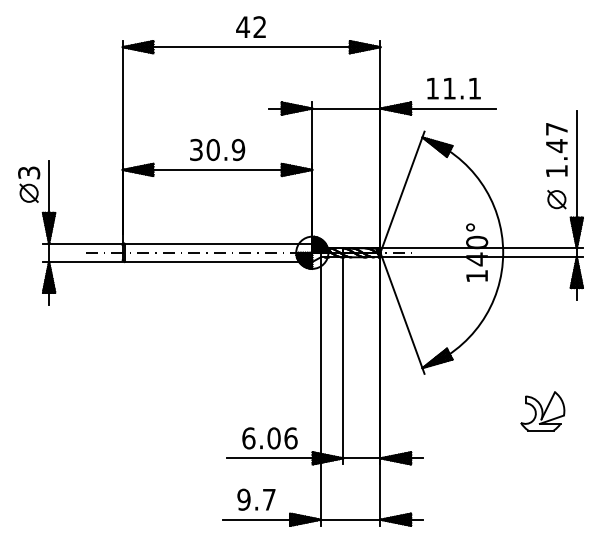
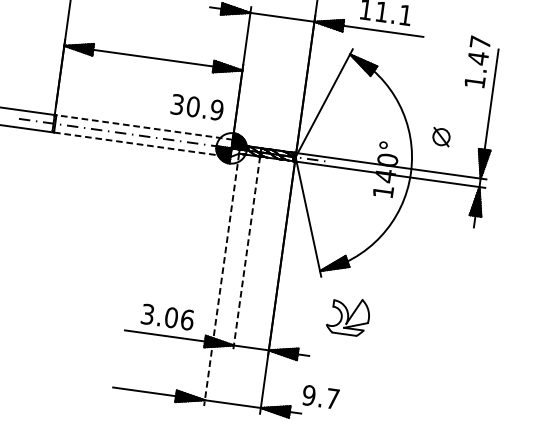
text: (217, 149) -> (197, 106), moved
text: (556, 149) -> (477, 61), moved
part: (556, 199) -> (441, 136), moved
line: (218, 243) -> (144, 127), solid -> dashed
line: (218, 261) -> (142, 144), solid -> dashed
line: (343, 360) -> (246, 253), solid -> dashed
line: (320, 392) -> (221, 280), solid -> dashed
part: (542, 411) -> (348, 316), moved
text: (248, 438) -> (147, 314), 6.06 -> 3.06
text: (256, 499) -> (320, 396), moved

